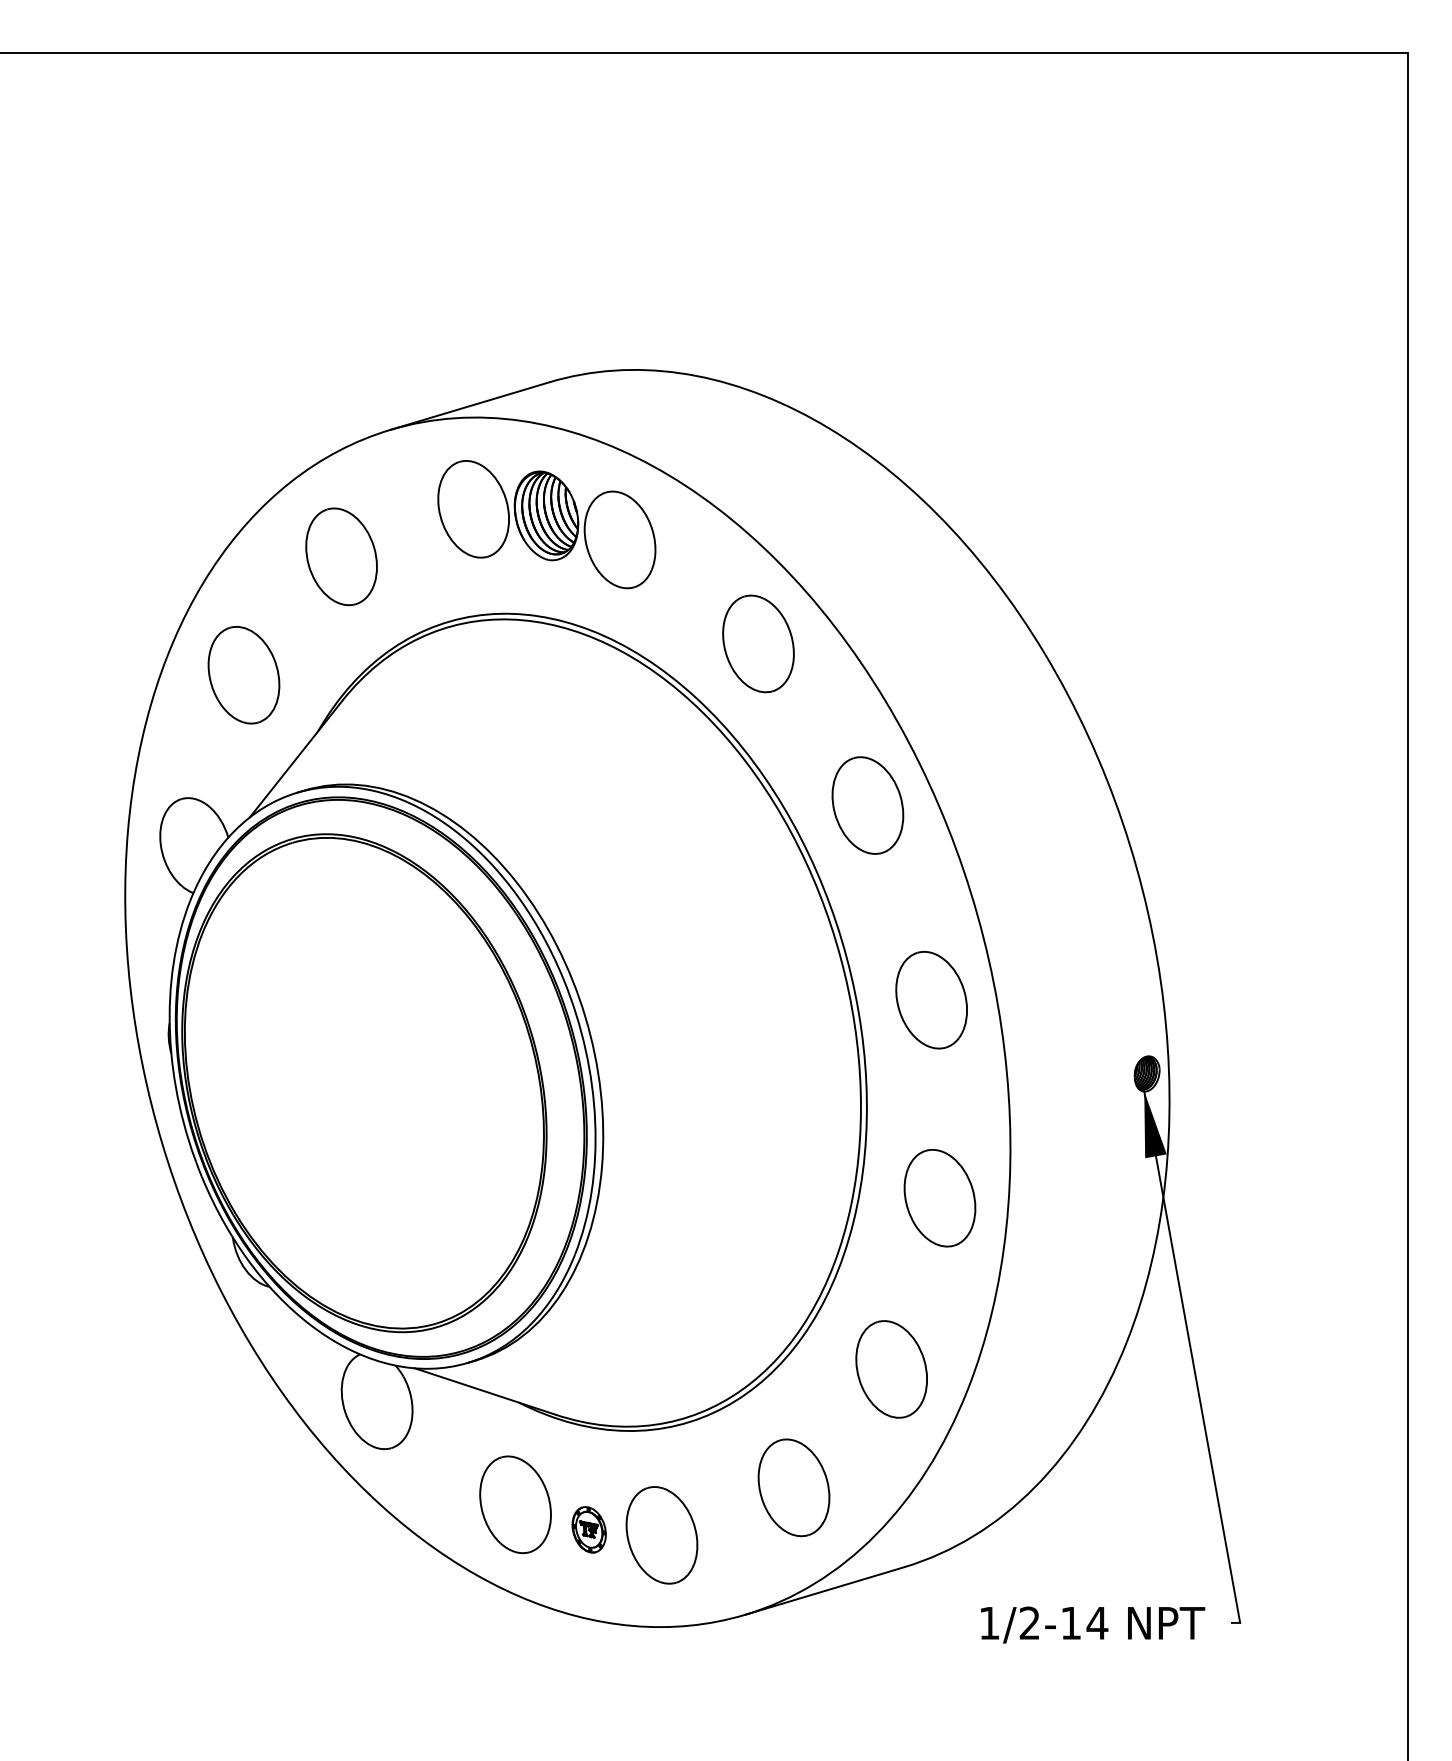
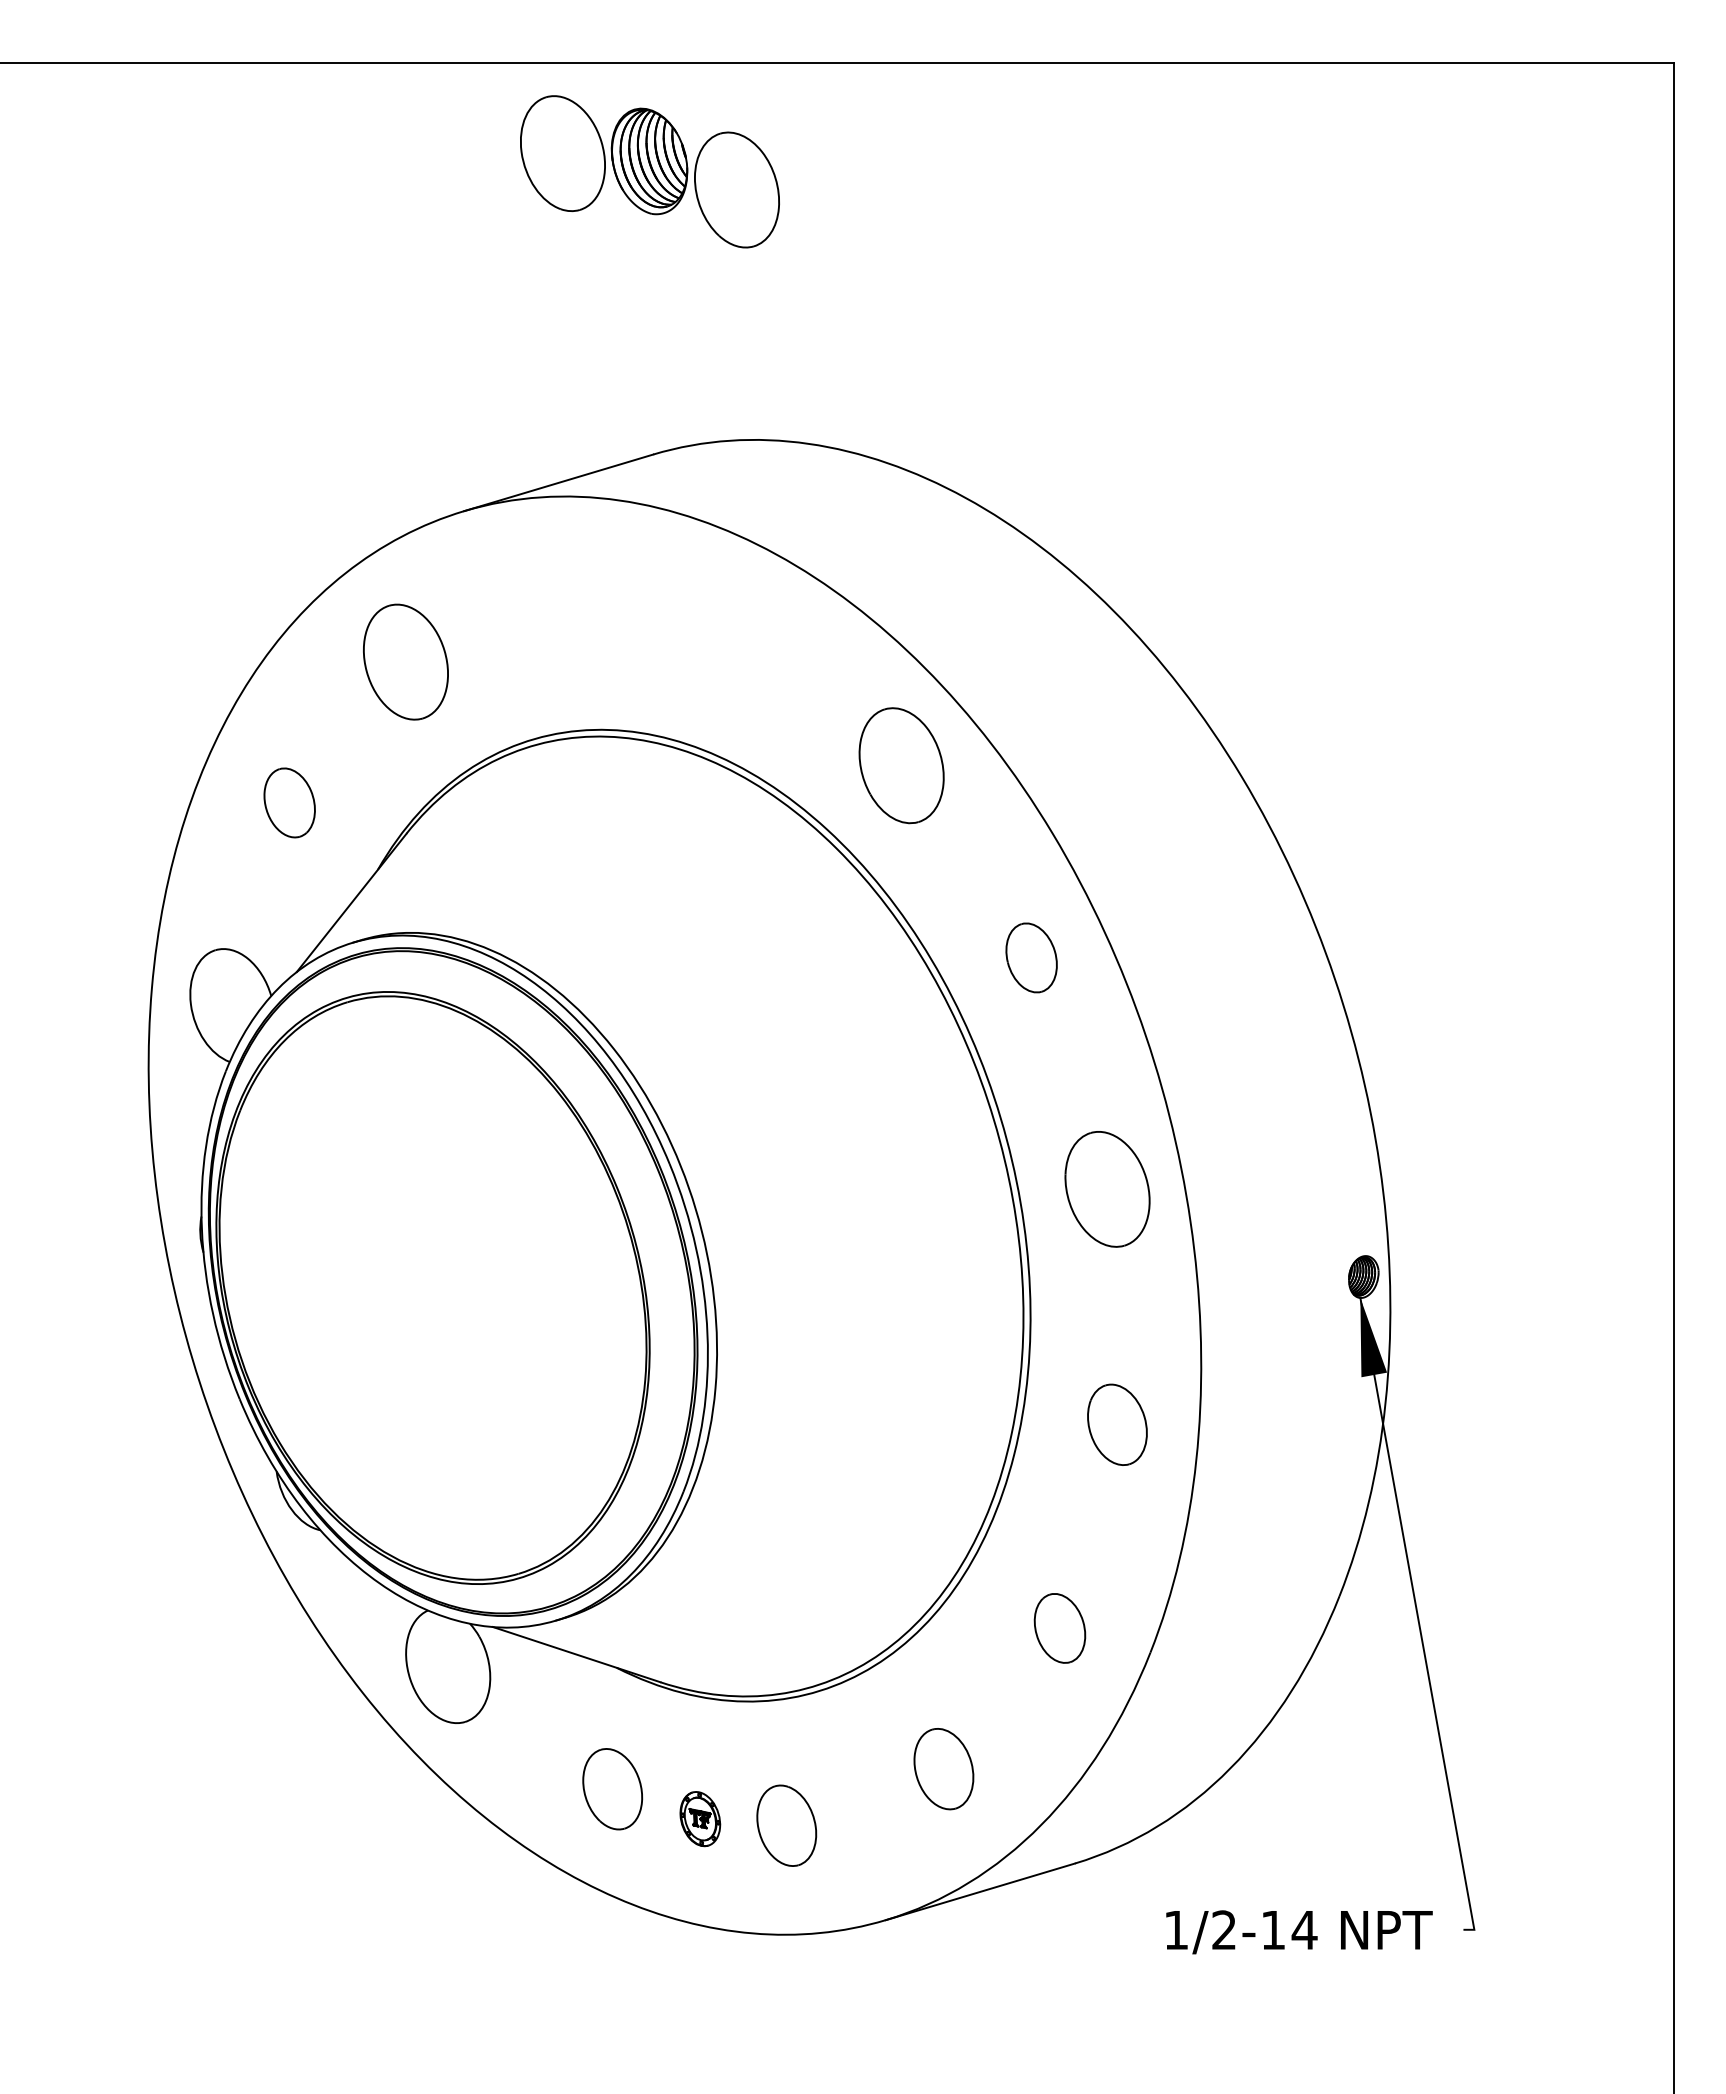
part: (546, 524) -> (649, 171), moved
part: (243, 674) -> (289, 802), size x0.6
part: (867, 805) -> (1031, 957), size x0.6
part: (940, 1197) -> (1117, 1424), size x0.7
part: (891, 1369) -> (1059, 1628), size x0.6
part: (793, 1487) -> (943, 1768), size x0.7
part: (515, 1504) -> (612, 1788), size x0.7
part: (661, 1535) -> (786, 1825), size x0.7

